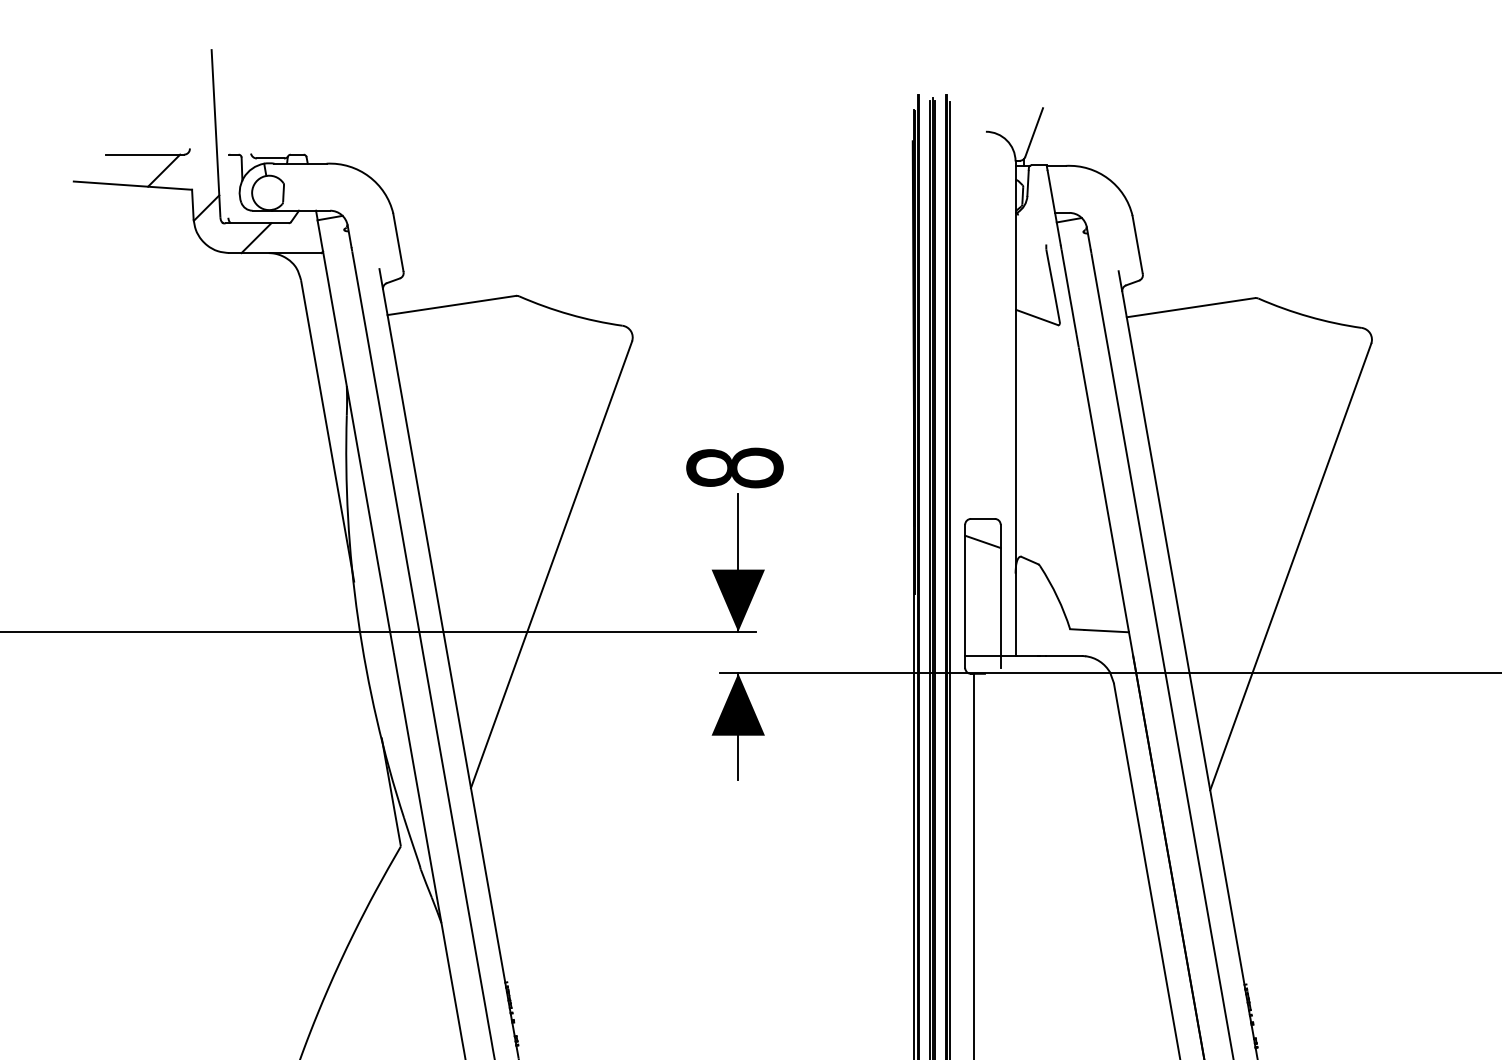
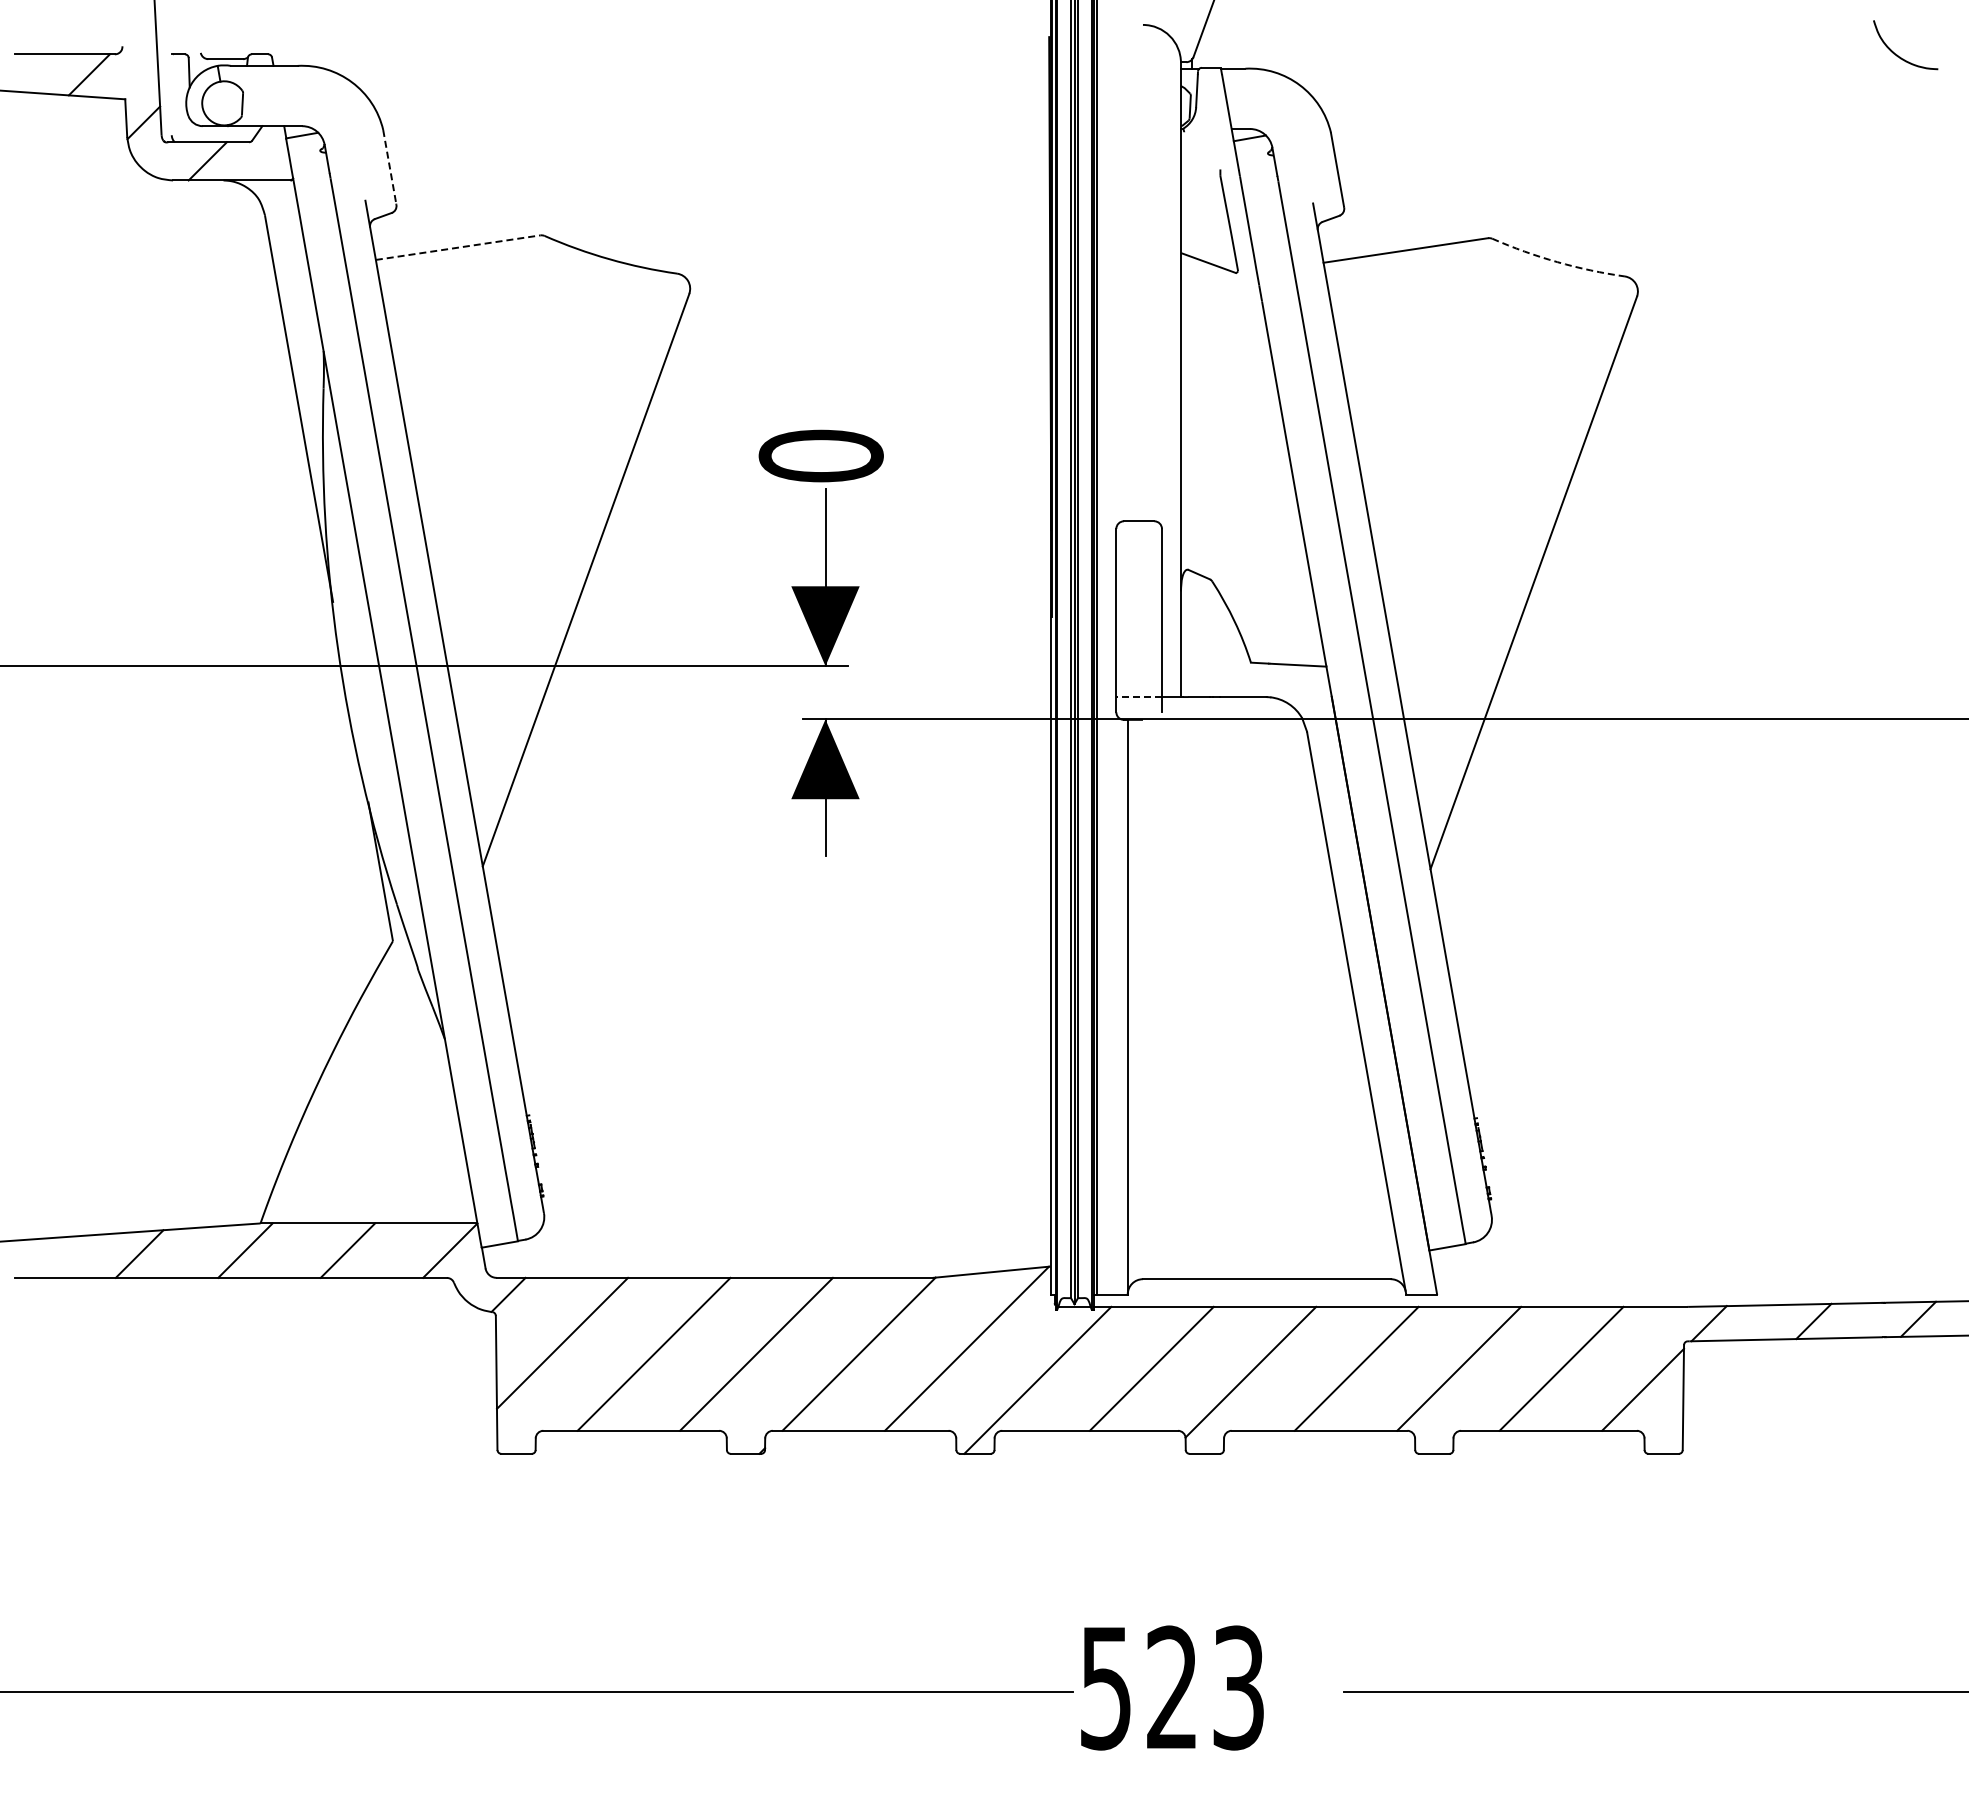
line: (398, 242) -> (389, 167), solid -> dashed
line: (452, 305) -> (458, 247), solid -> dashed
arc: (1309, 317) -> (1557, 262), solid -> dashed
text: (734, 467) -> (820, 455), 8 -> 0
line: (982, 541) -> (1138, 550), removed
line: (983, 656) -> (1139, 697), solid -> dashed

